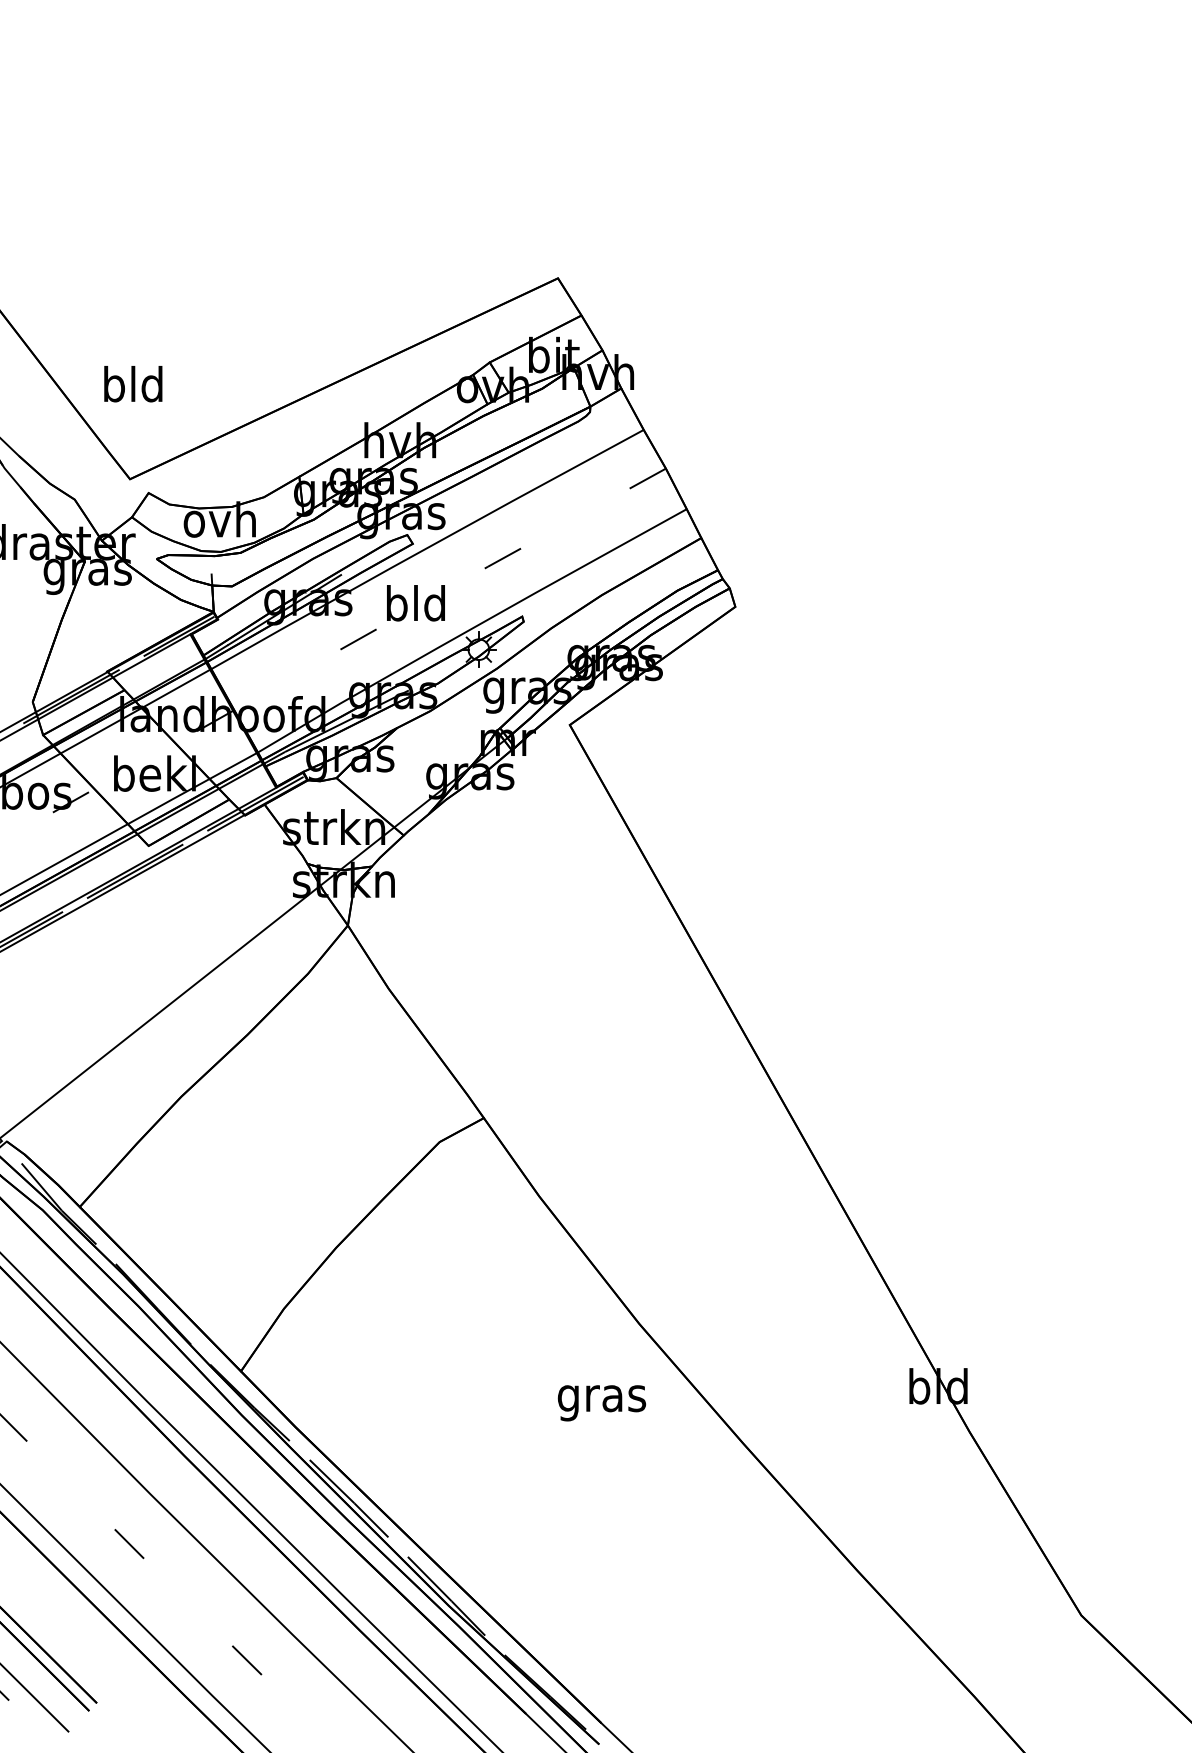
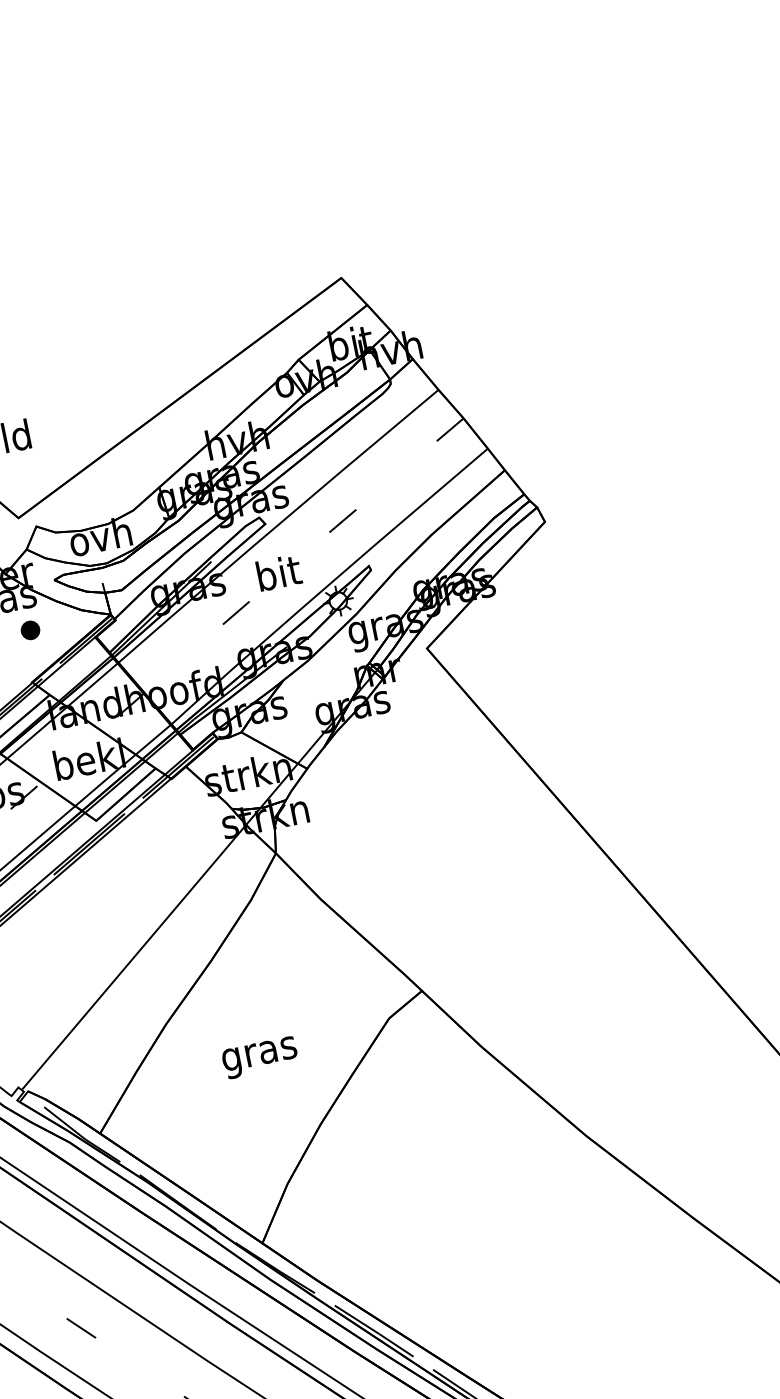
text: (415, 603) -> (277, 573), bld -> bit
part: (117, 611) -> (30, 630), added
text: (601, 1403) -> (259, 1058), moved

